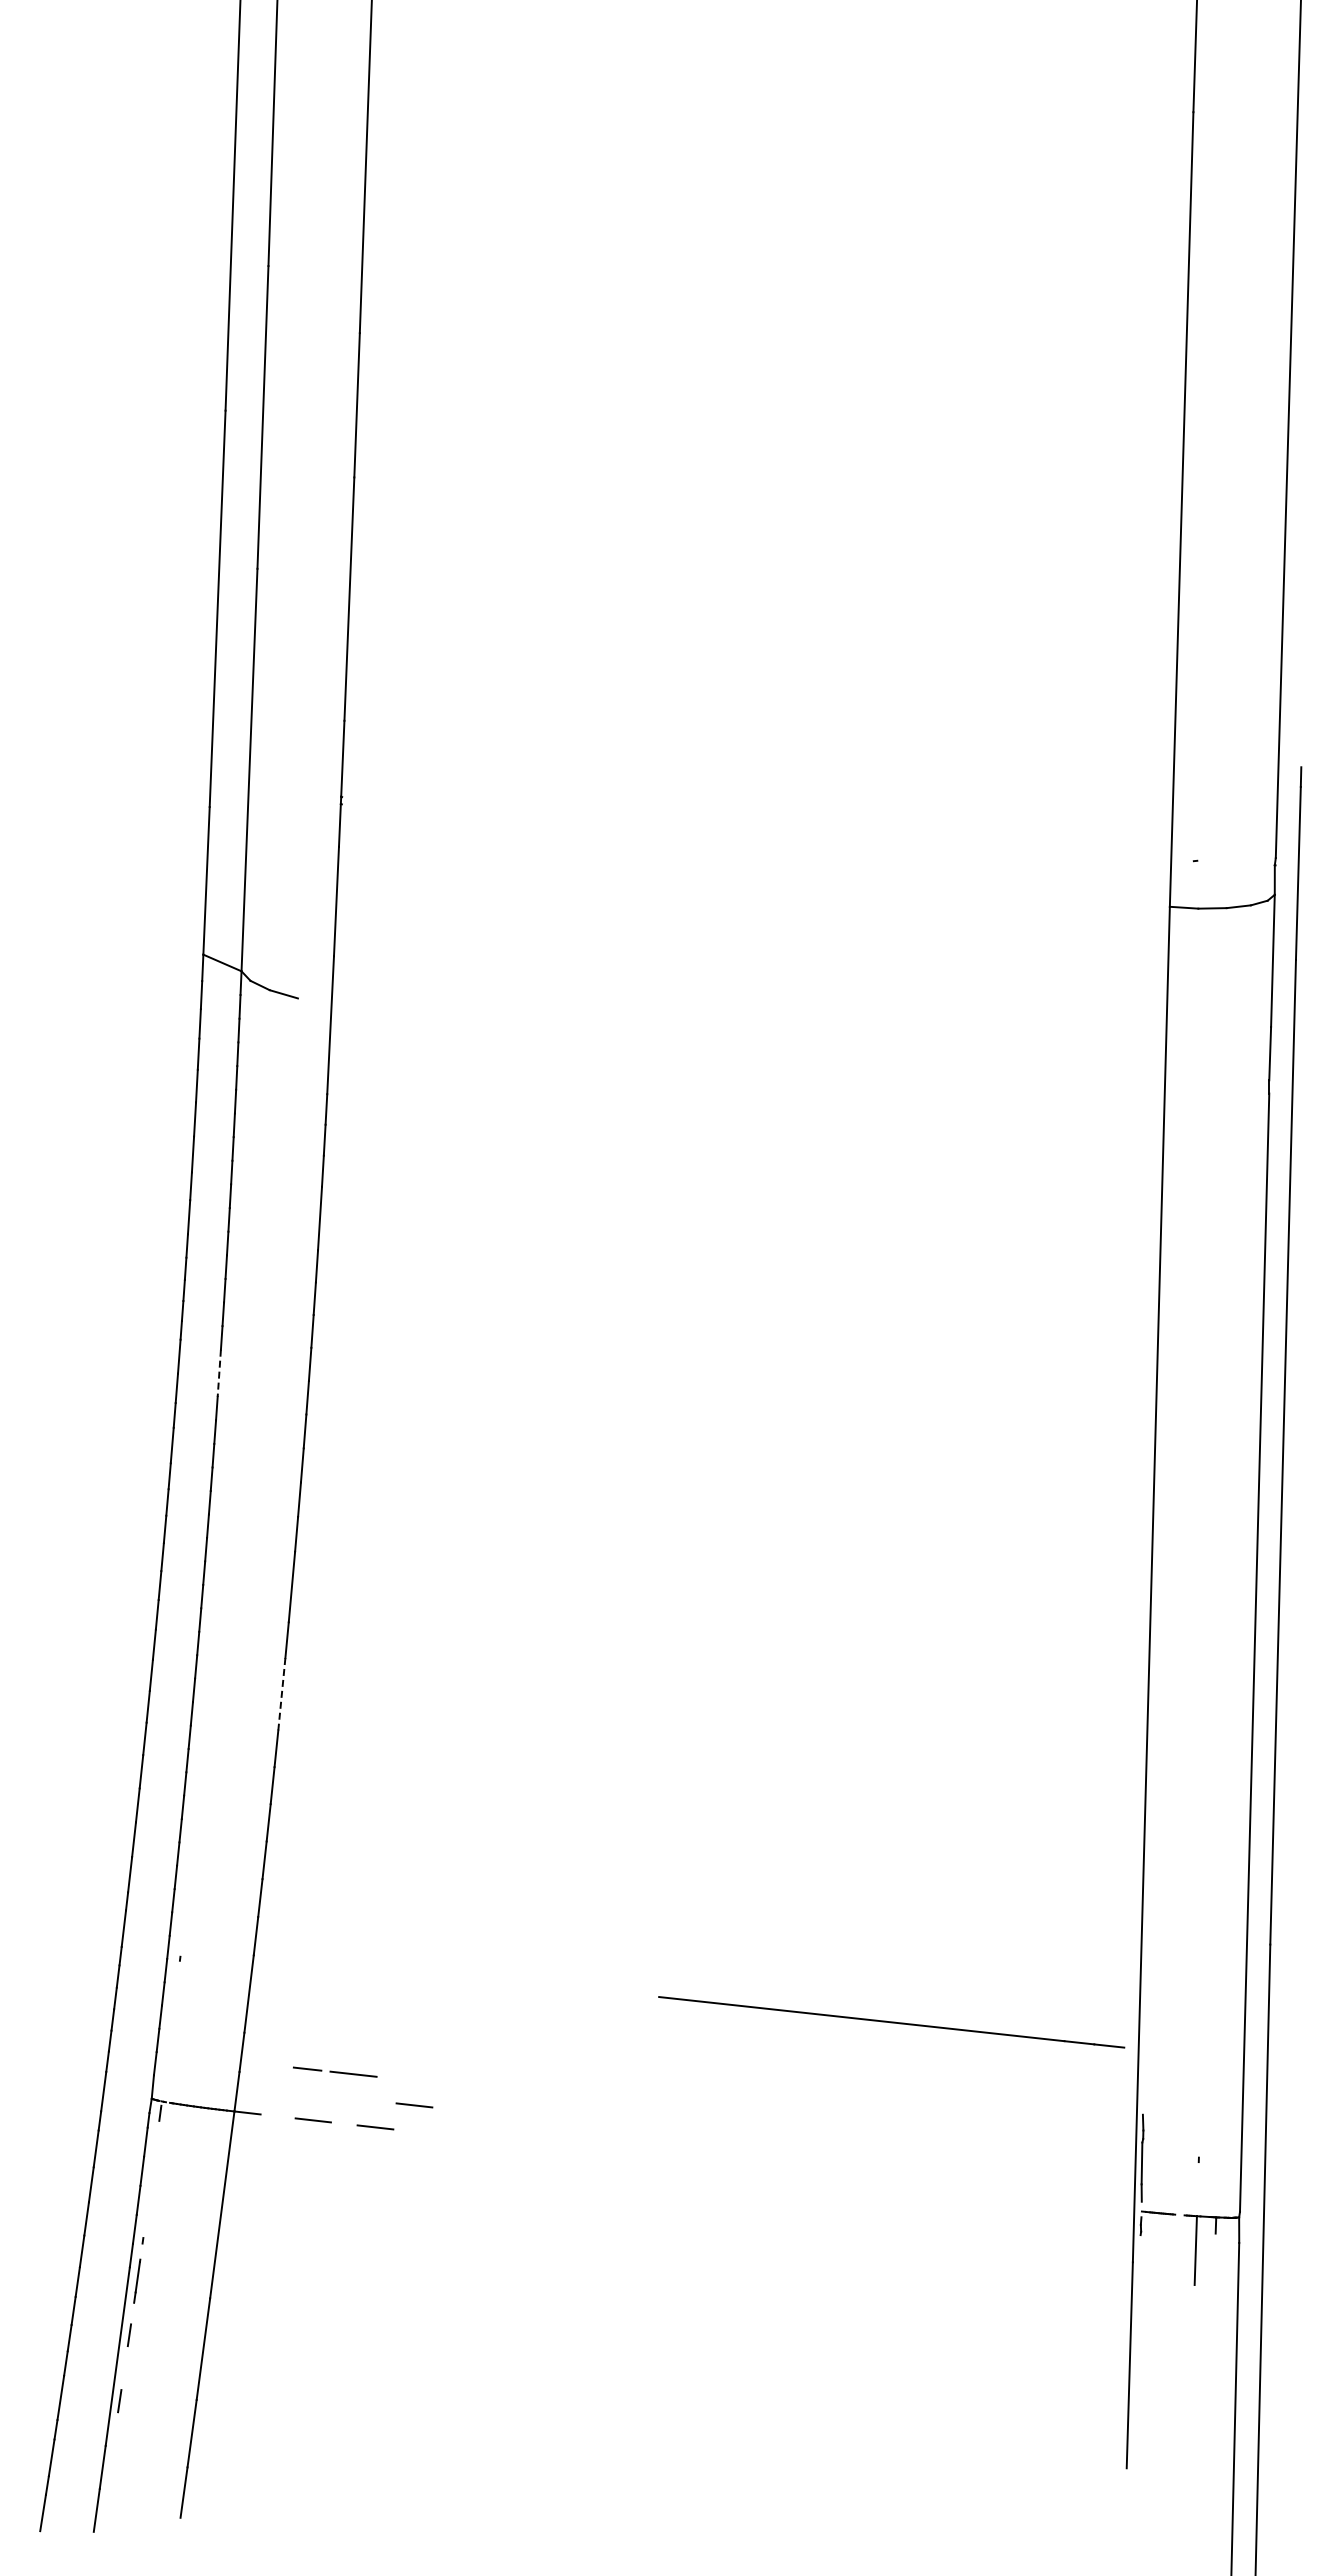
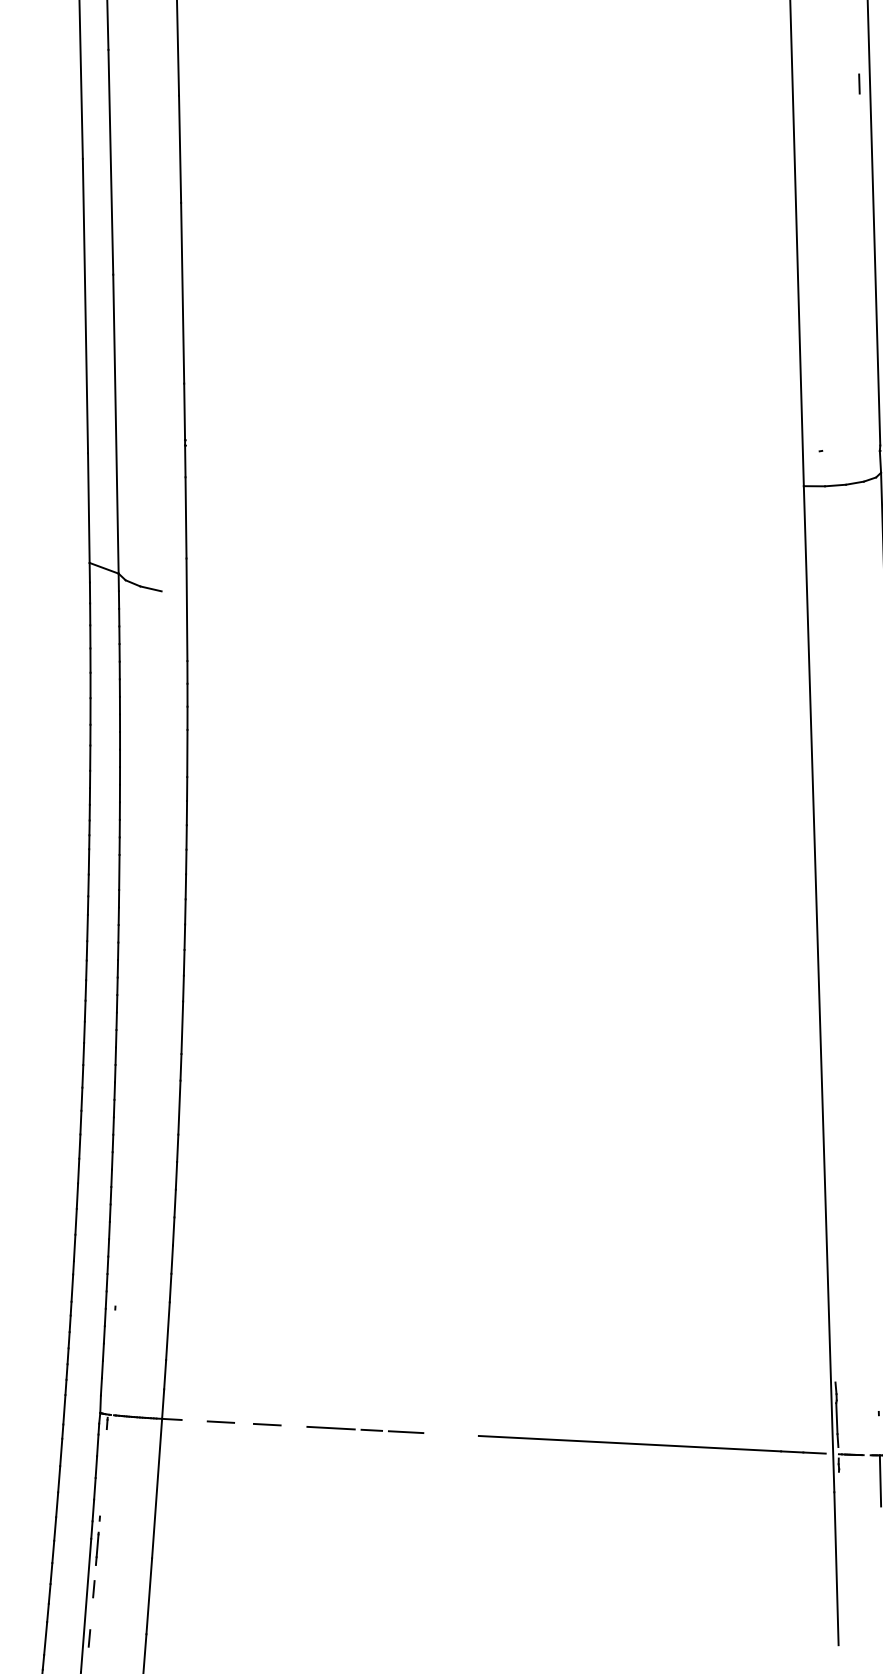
line: (1275, 370) -> (859, 84), added
line: (219, 1373) -> (119, 872), dashed -> solid
line: (281, 1694) -> (179, 1107), dashed -> solid
line: (891, 2022) -> (652, 1444), moved
line: (335, 2071) -> (392, 1430), moved
line: (414, 2105) -> (295, 1406), removed
line: (460, 2136) -> (330, 1427), added

